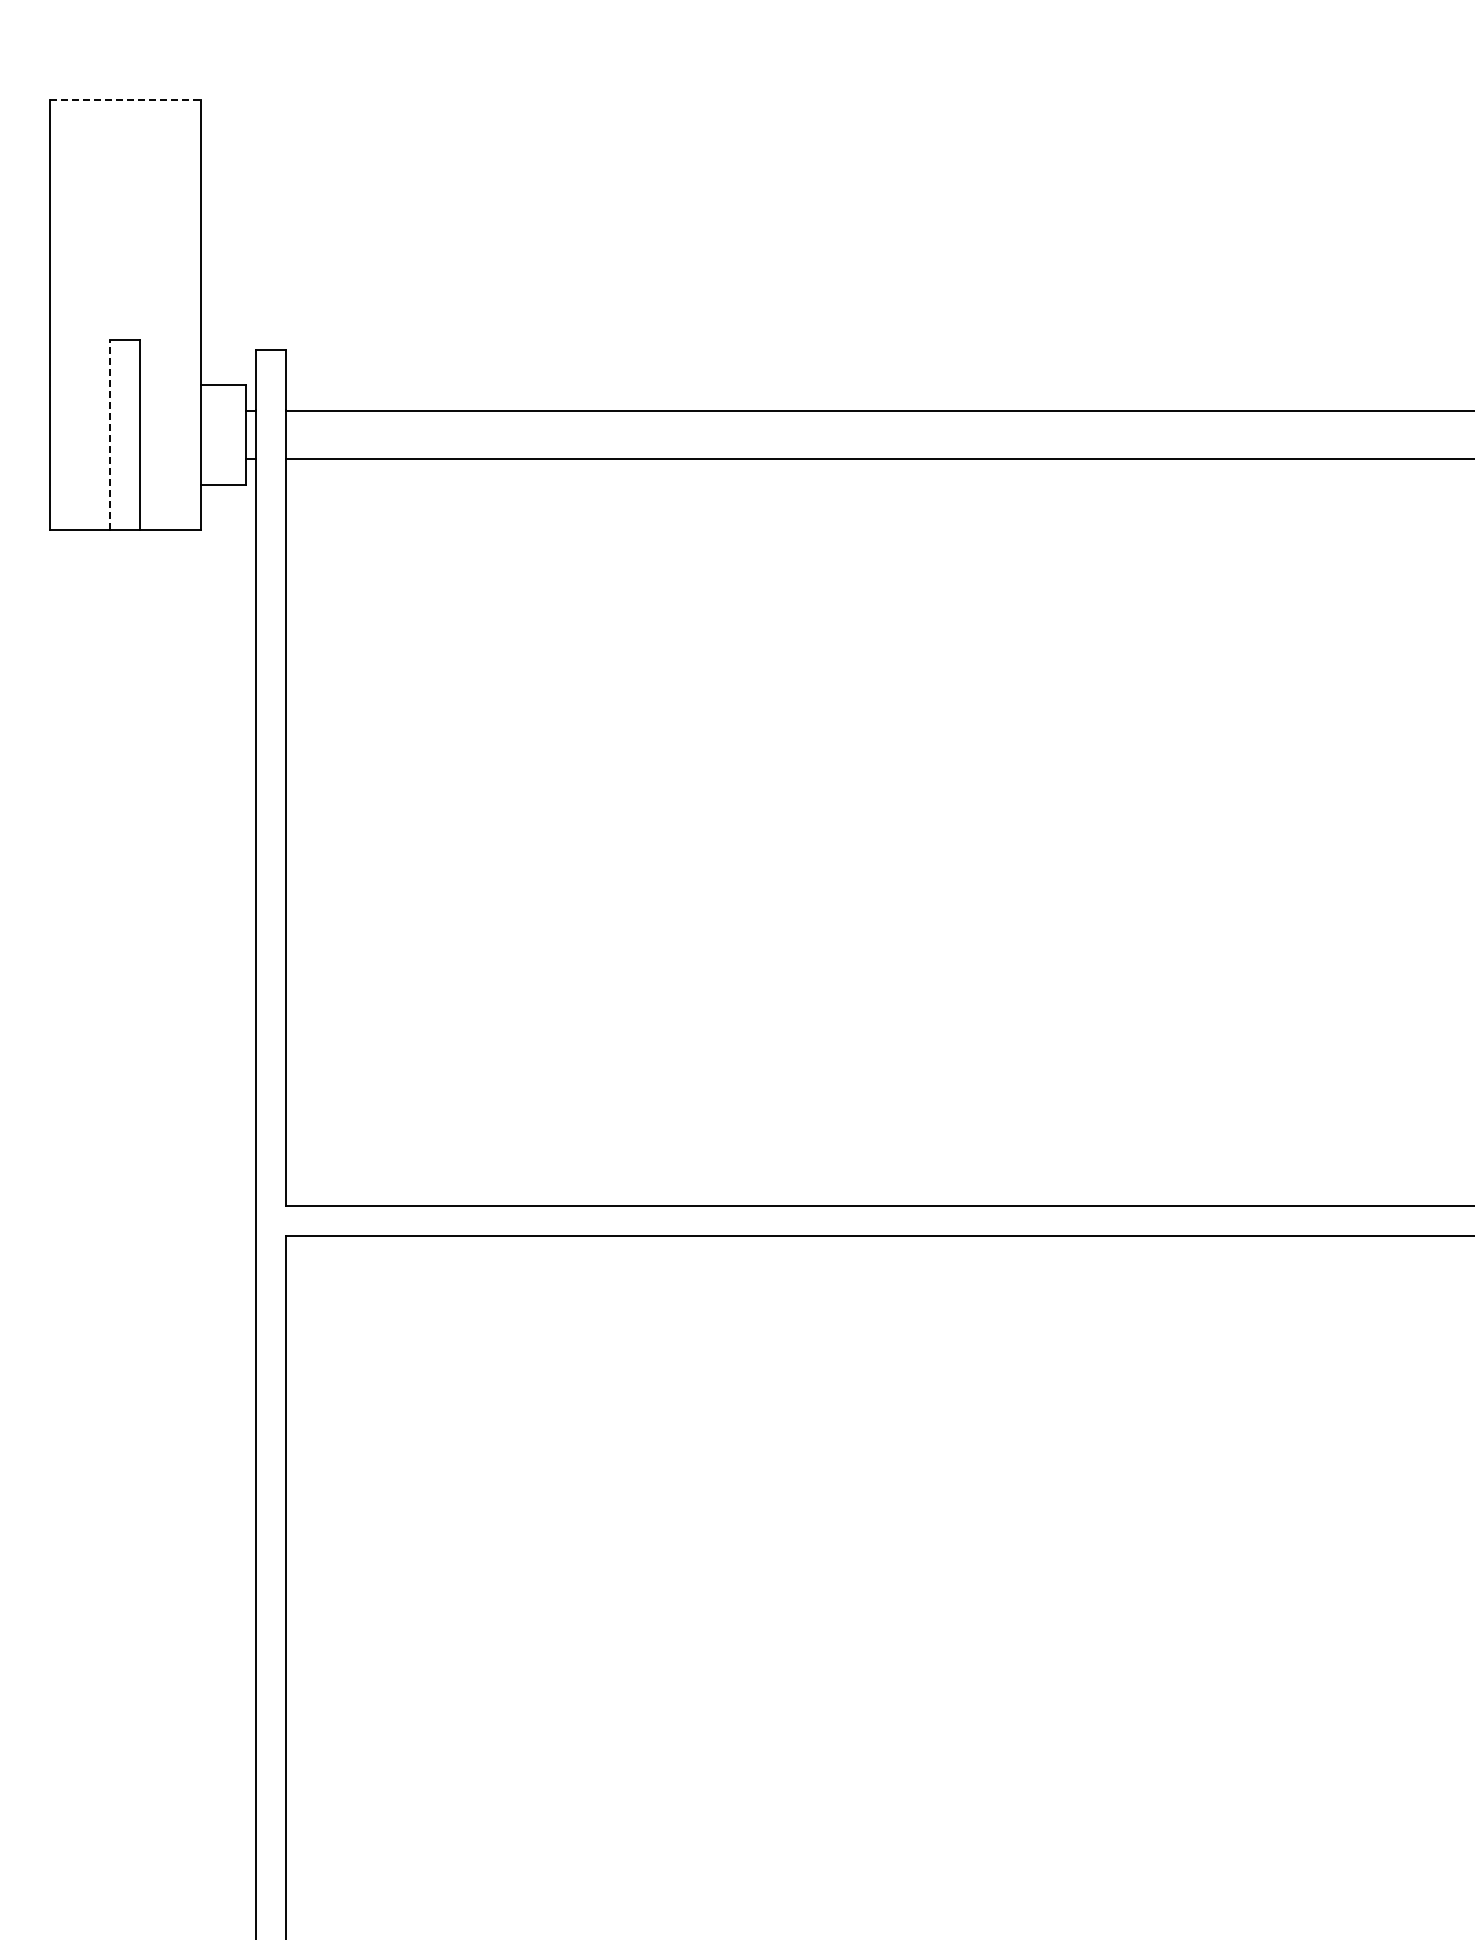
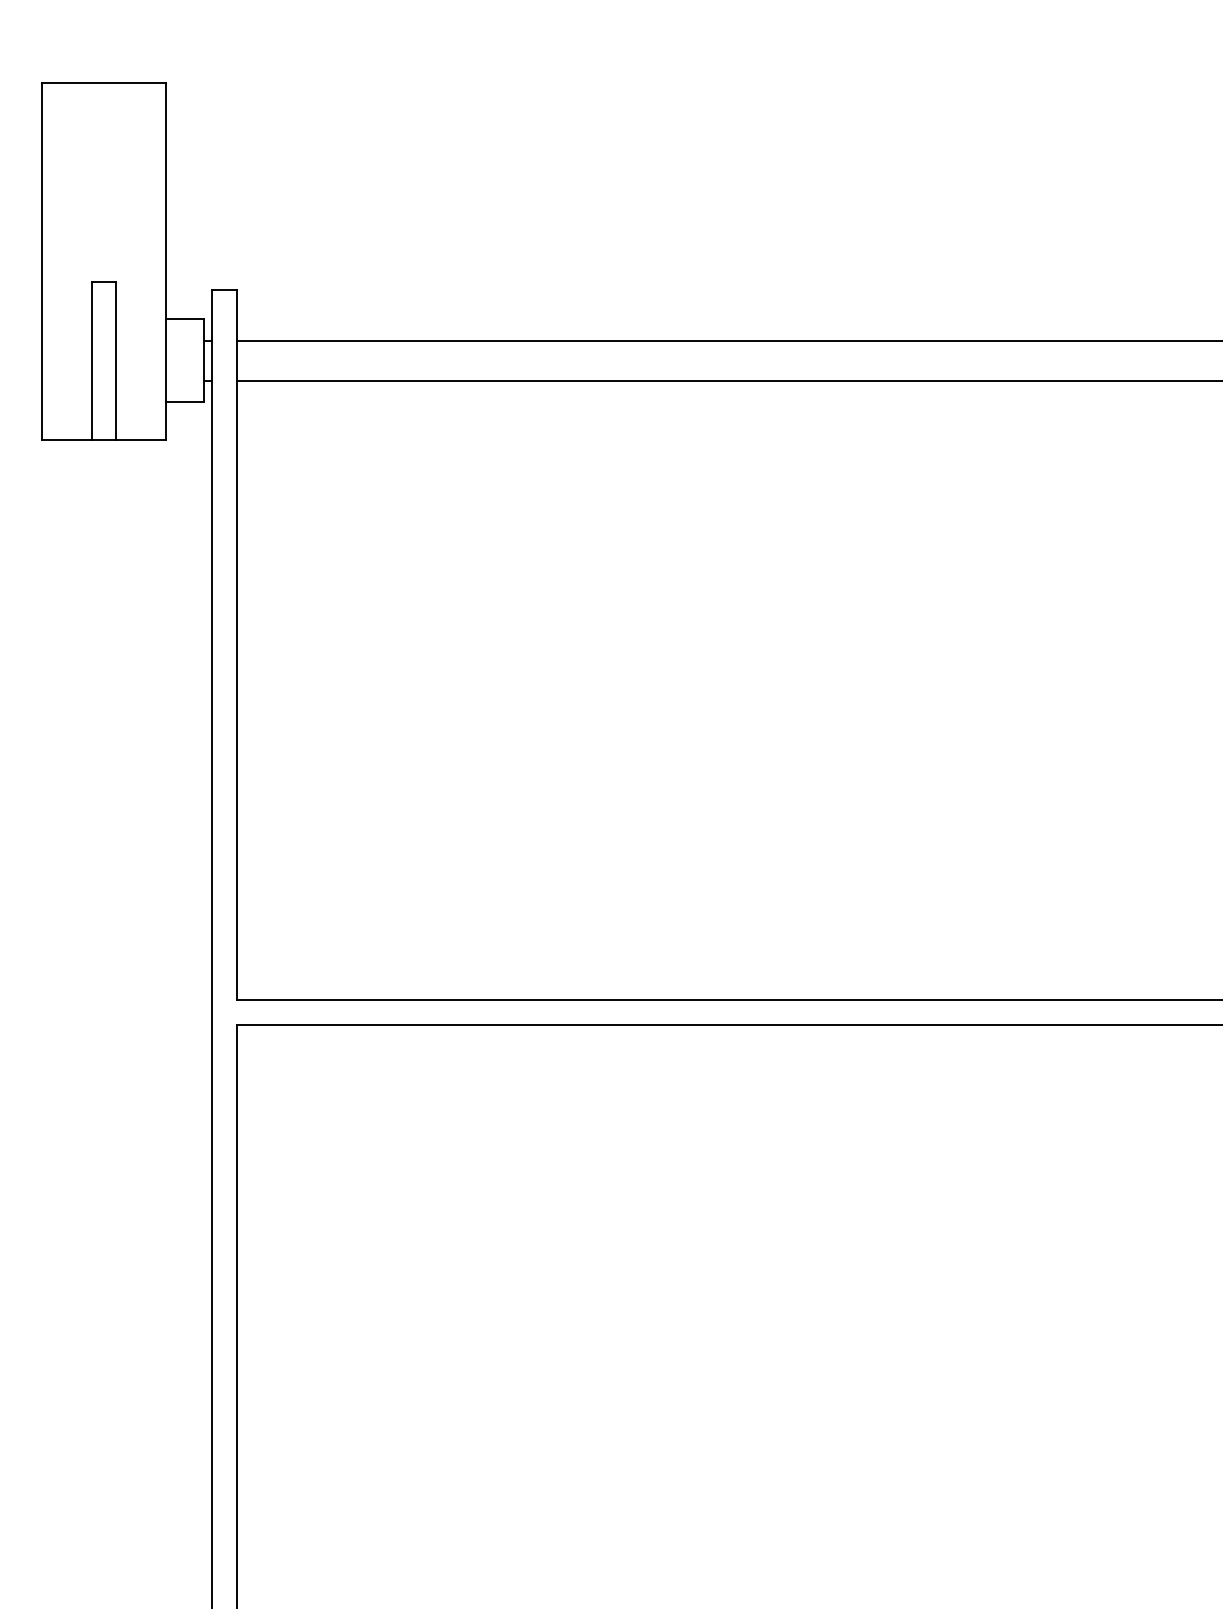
line: (125, 99) -> (104, 82), dashed -> solid
line: (110, 434) -> (91, 360), dashed -> solid

